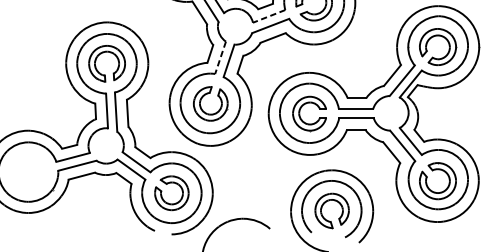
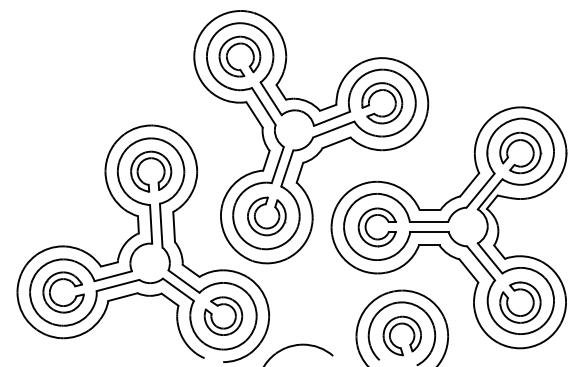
line: (268, 17) -> (331, 119), dashed -> solid
line: (220, 58) -> (277, 165), dashed -> solid
part: (36, 164) -> (72, 284), added

